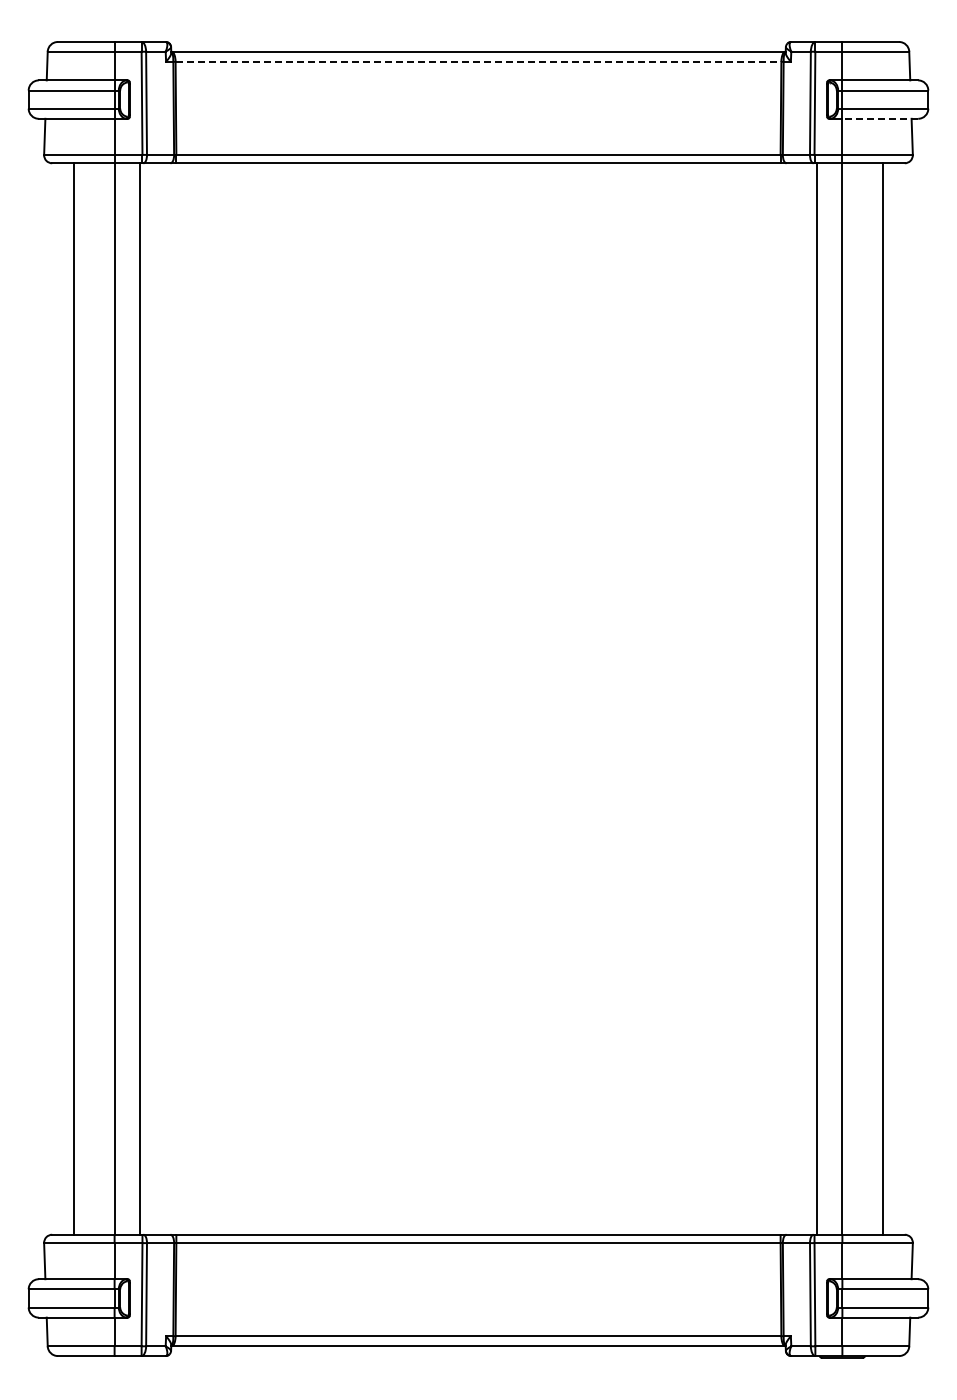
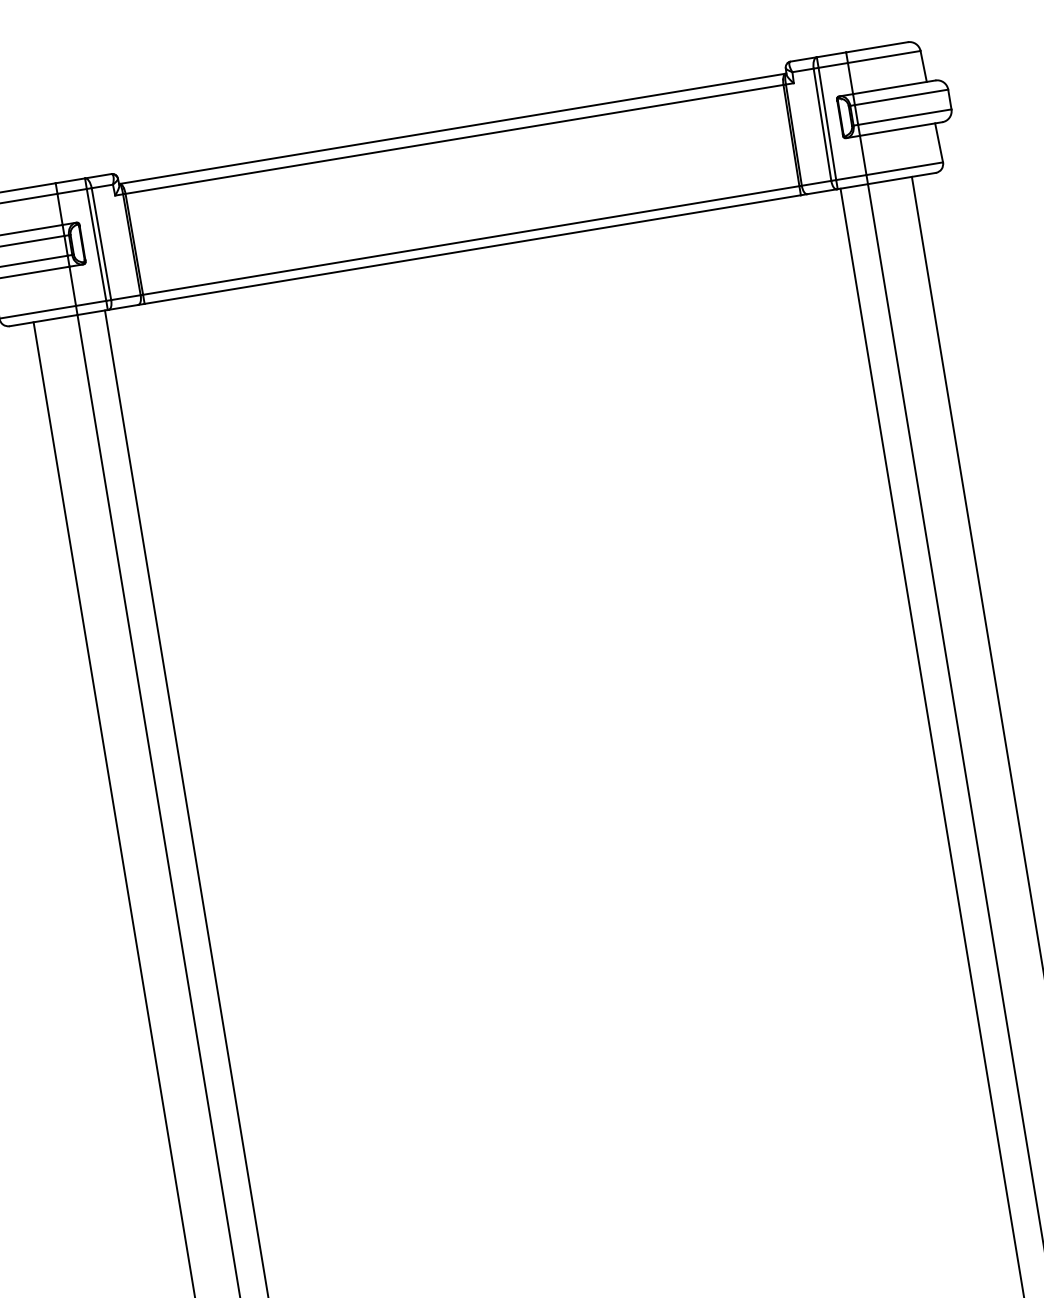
line: (478, 61) -> (454, 139), dashed -> solid
line: (880, 118) -> (901, 128), dashed -> solid

